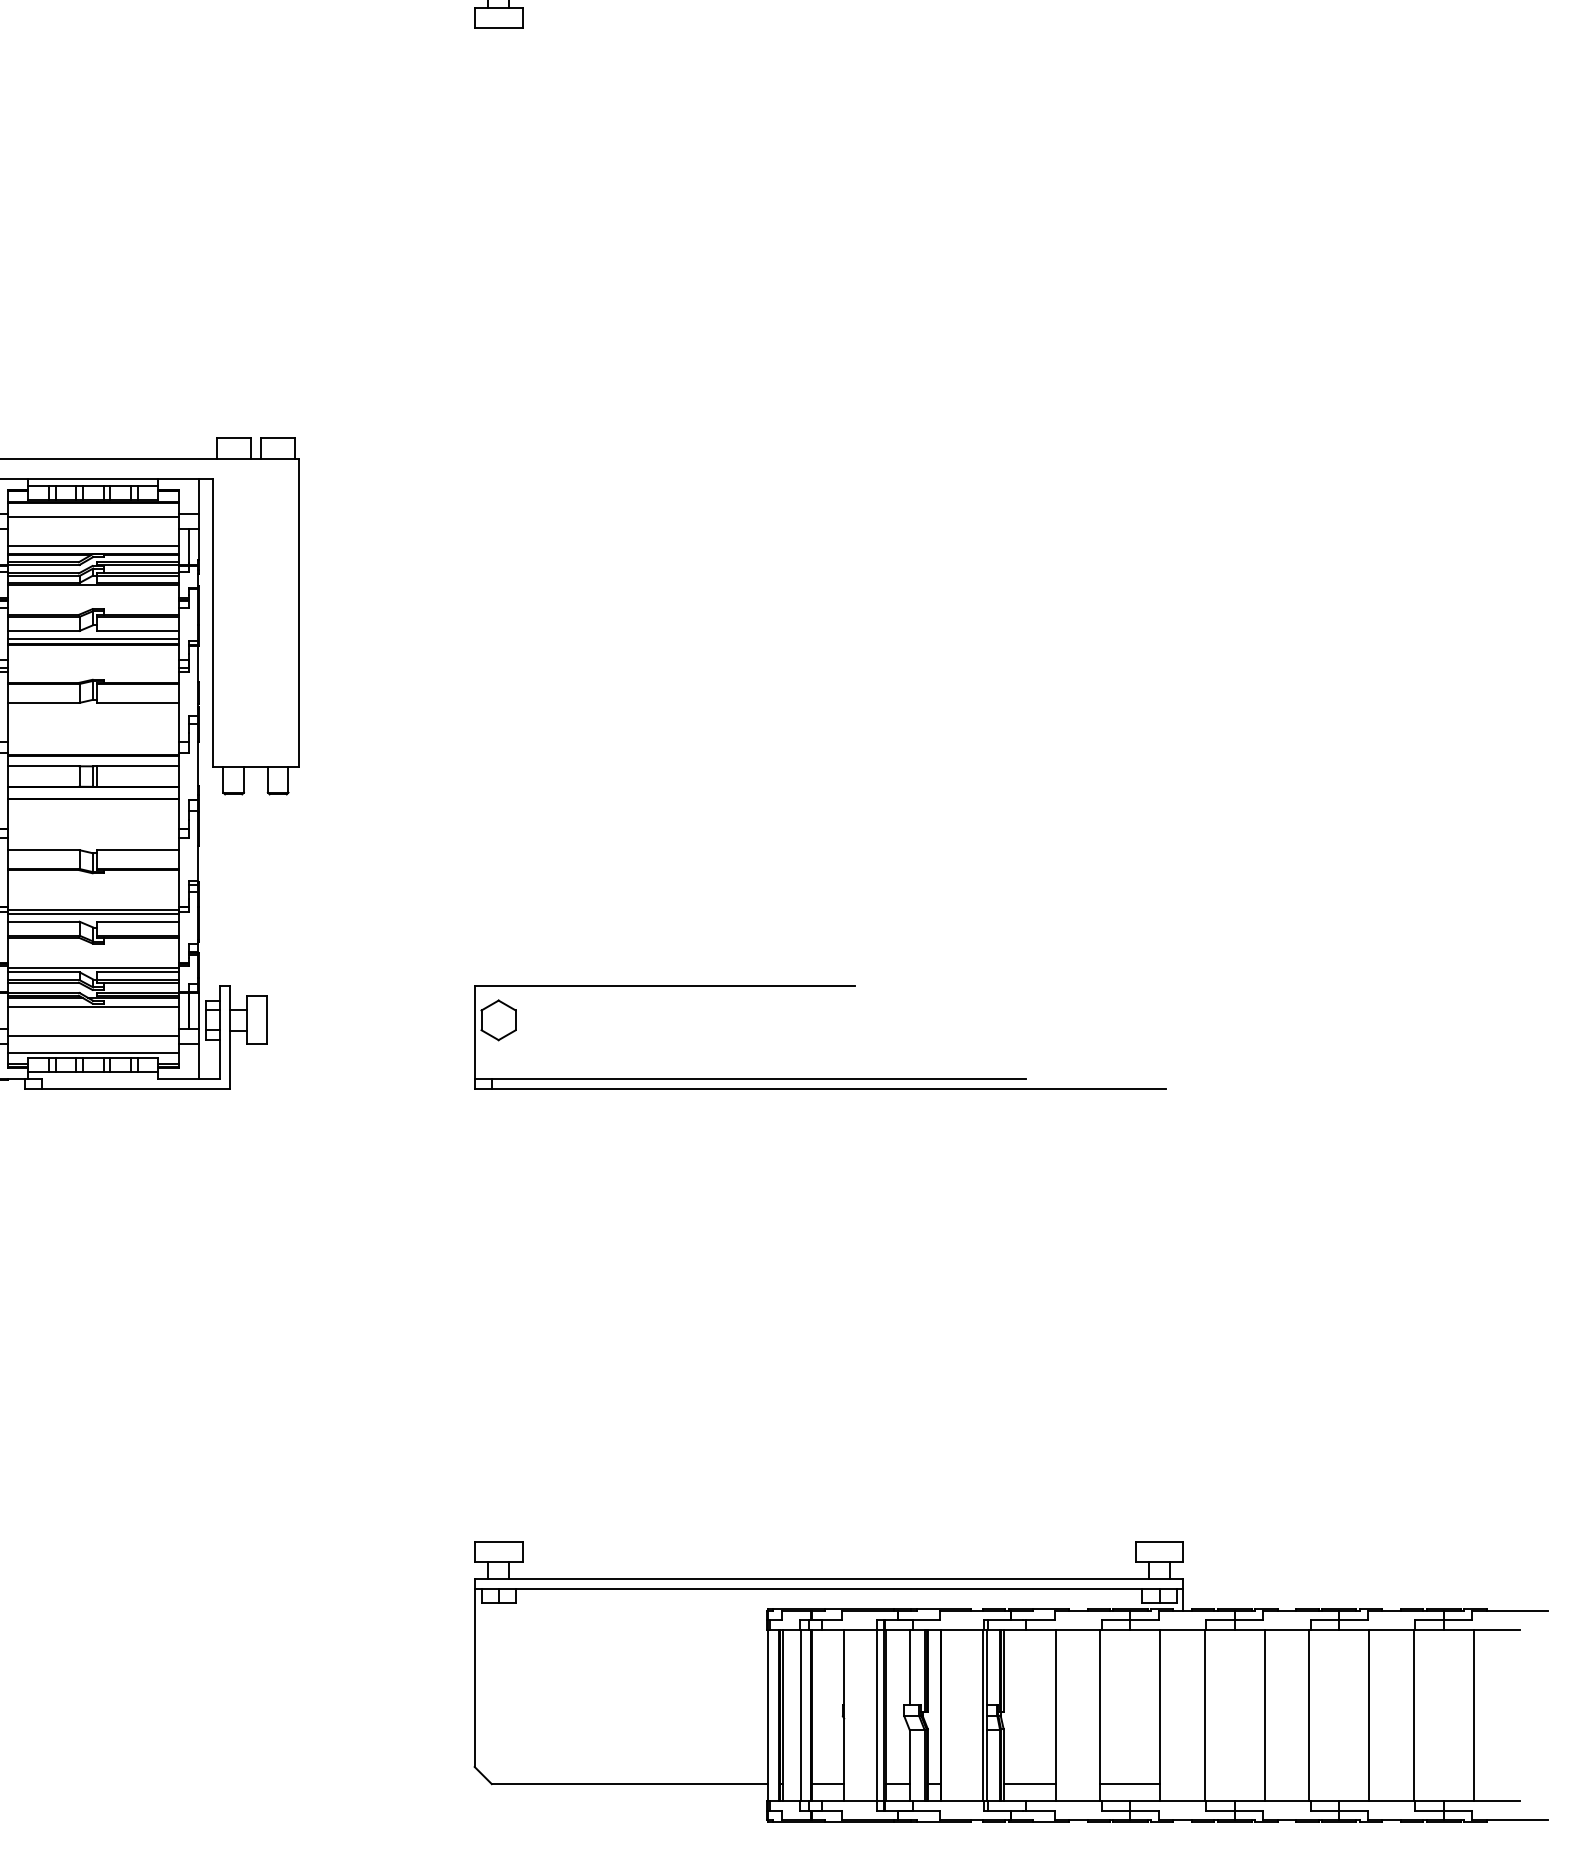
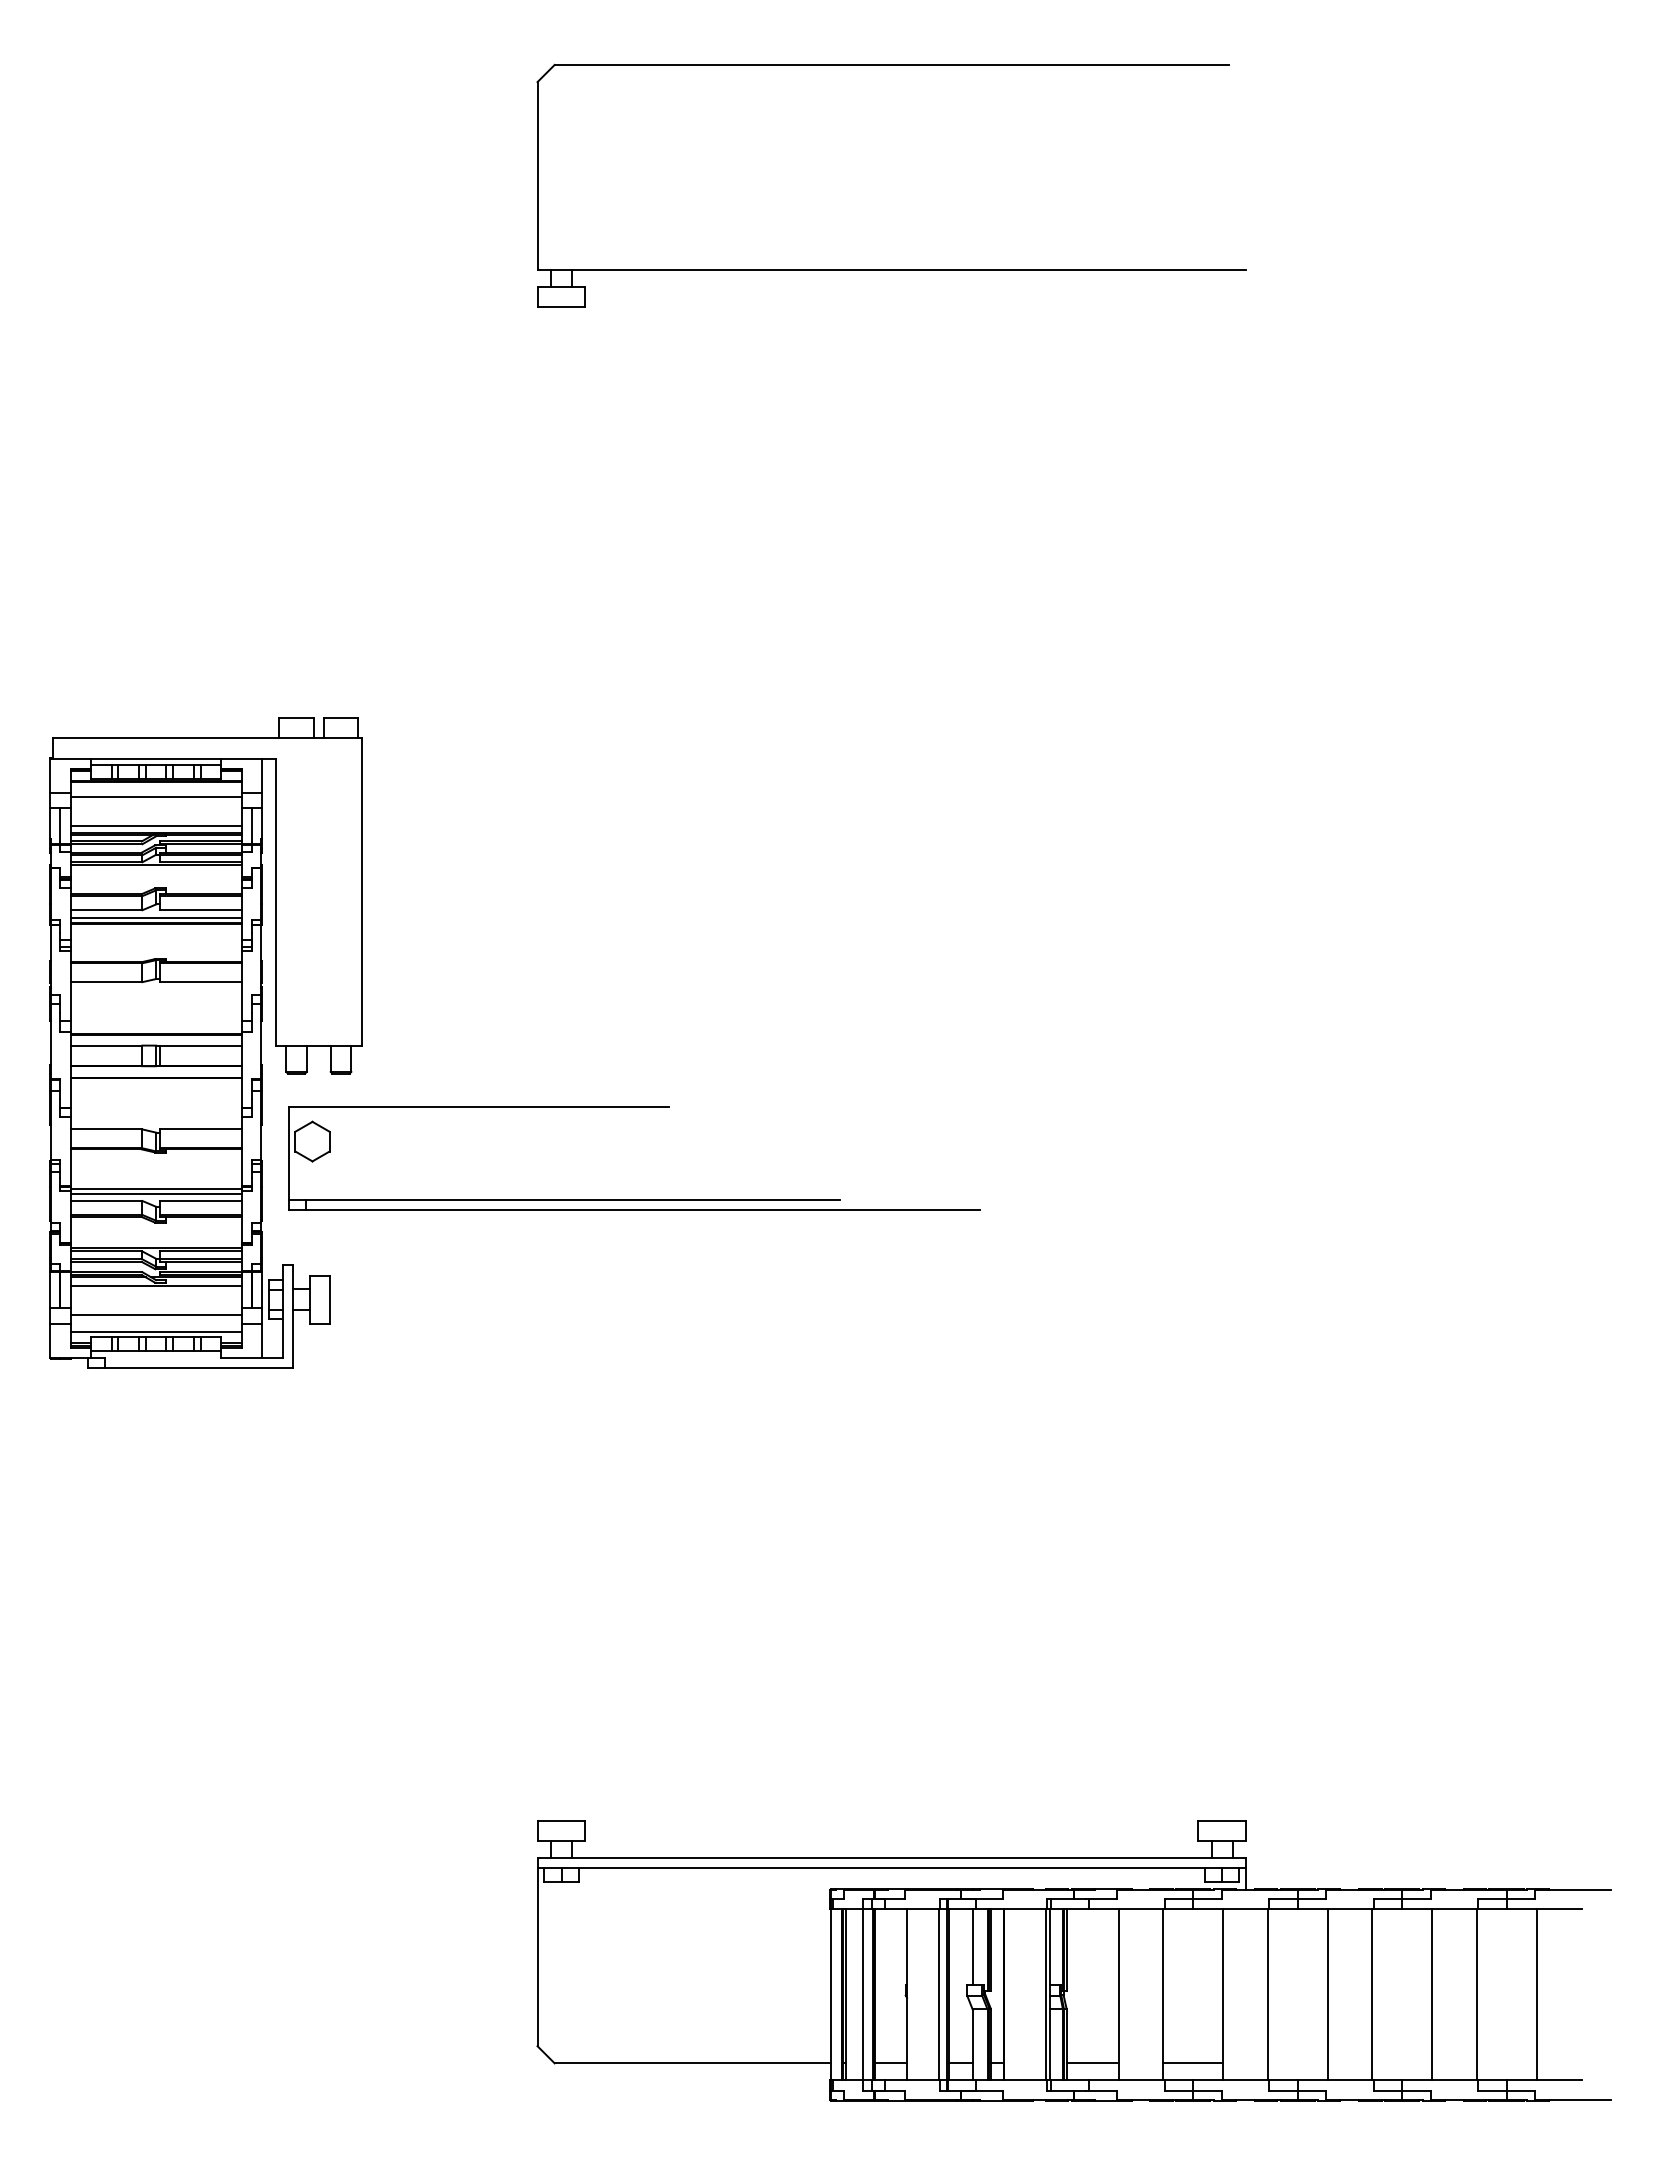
part: (820, 1078) -> (634, 1199), moved

